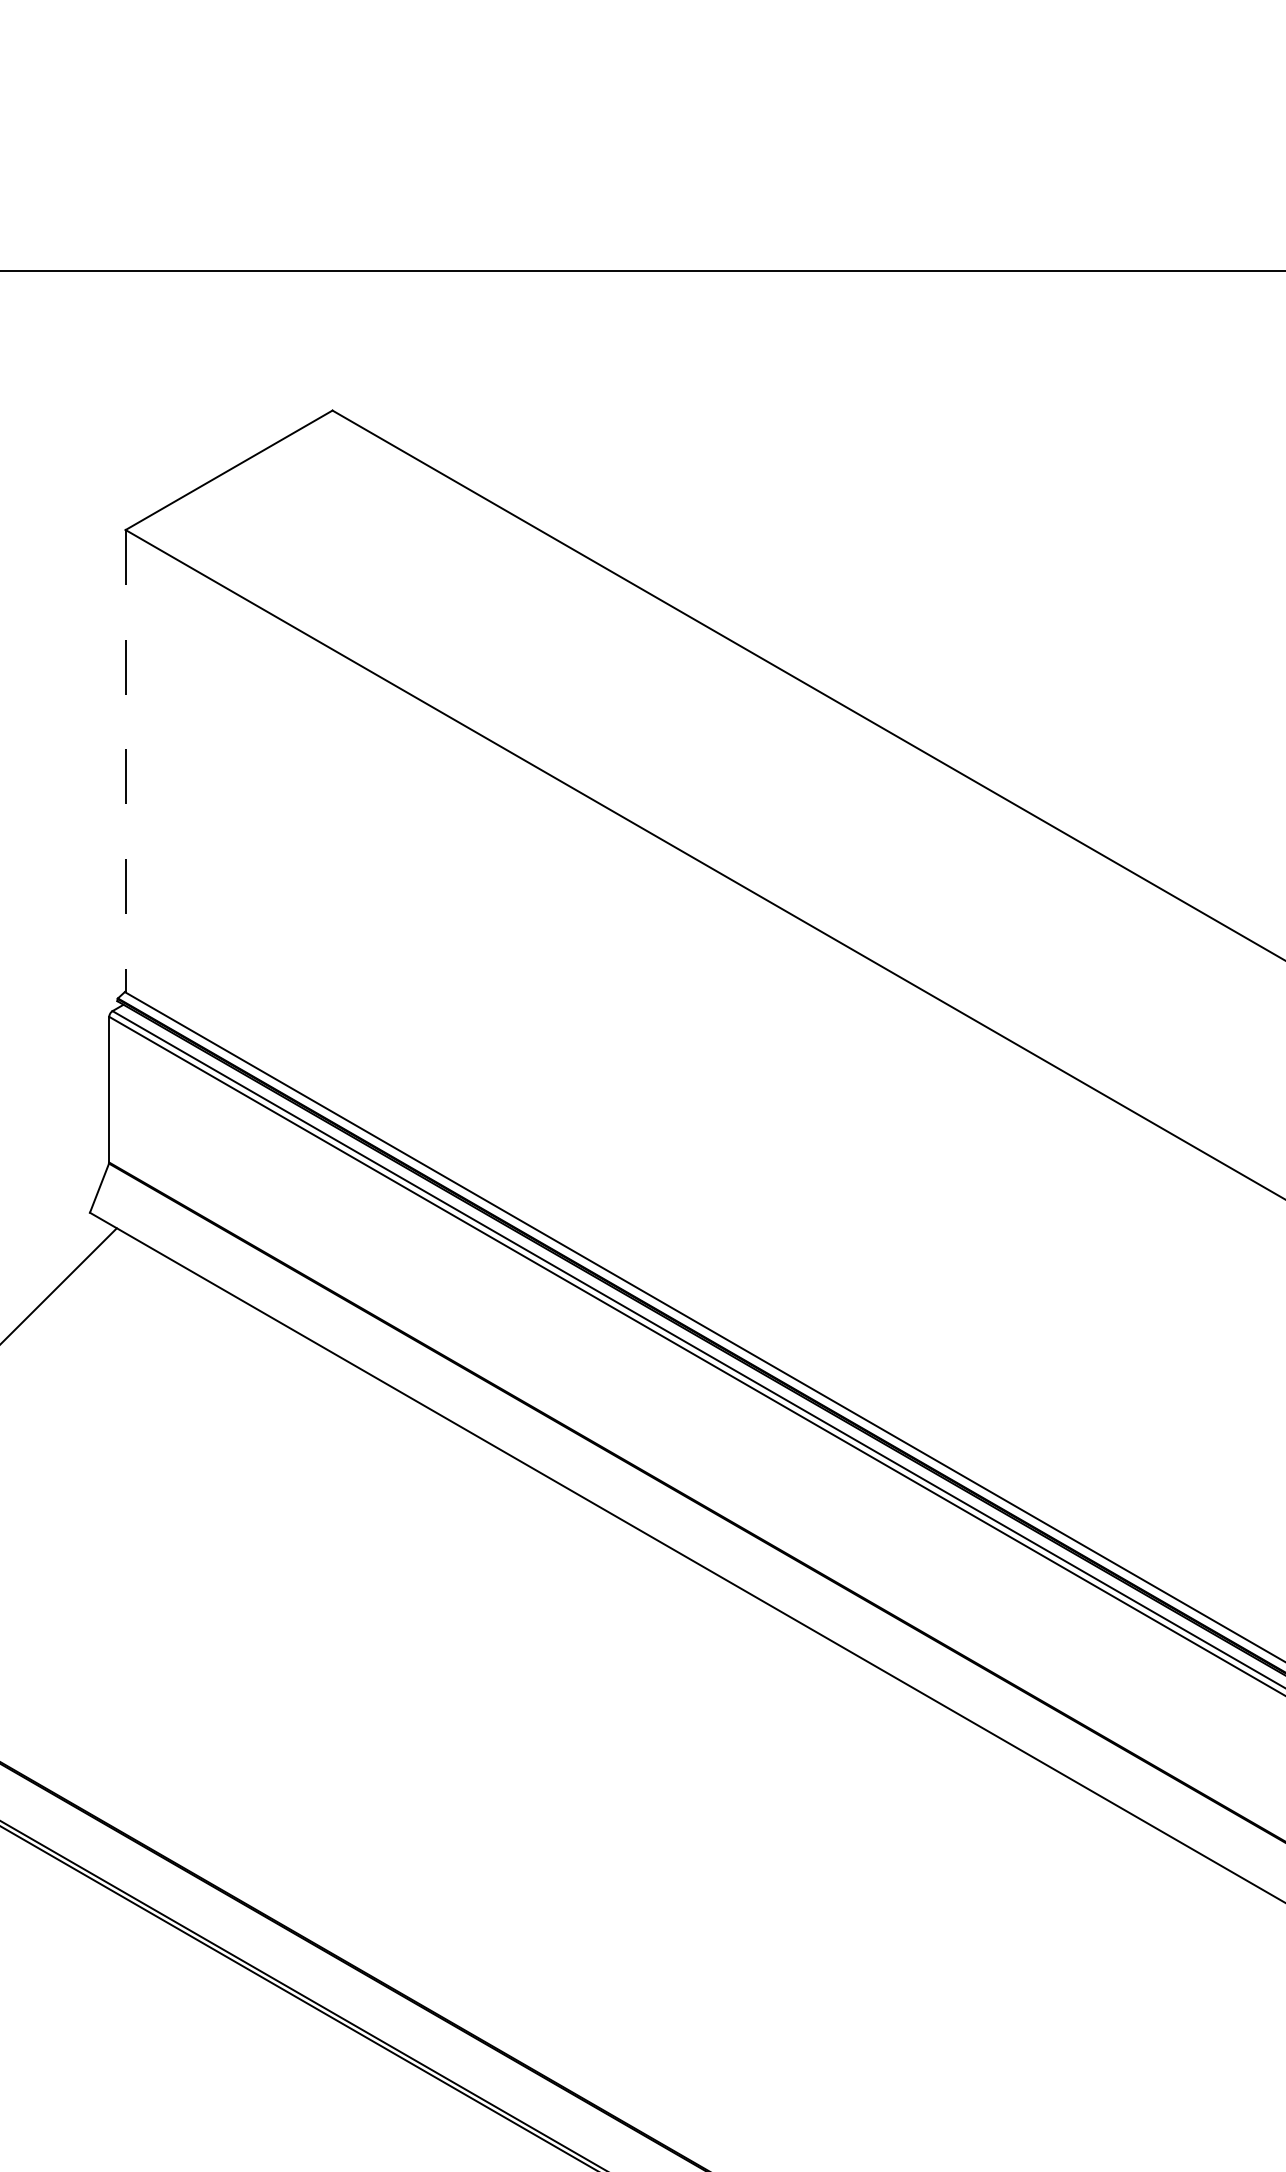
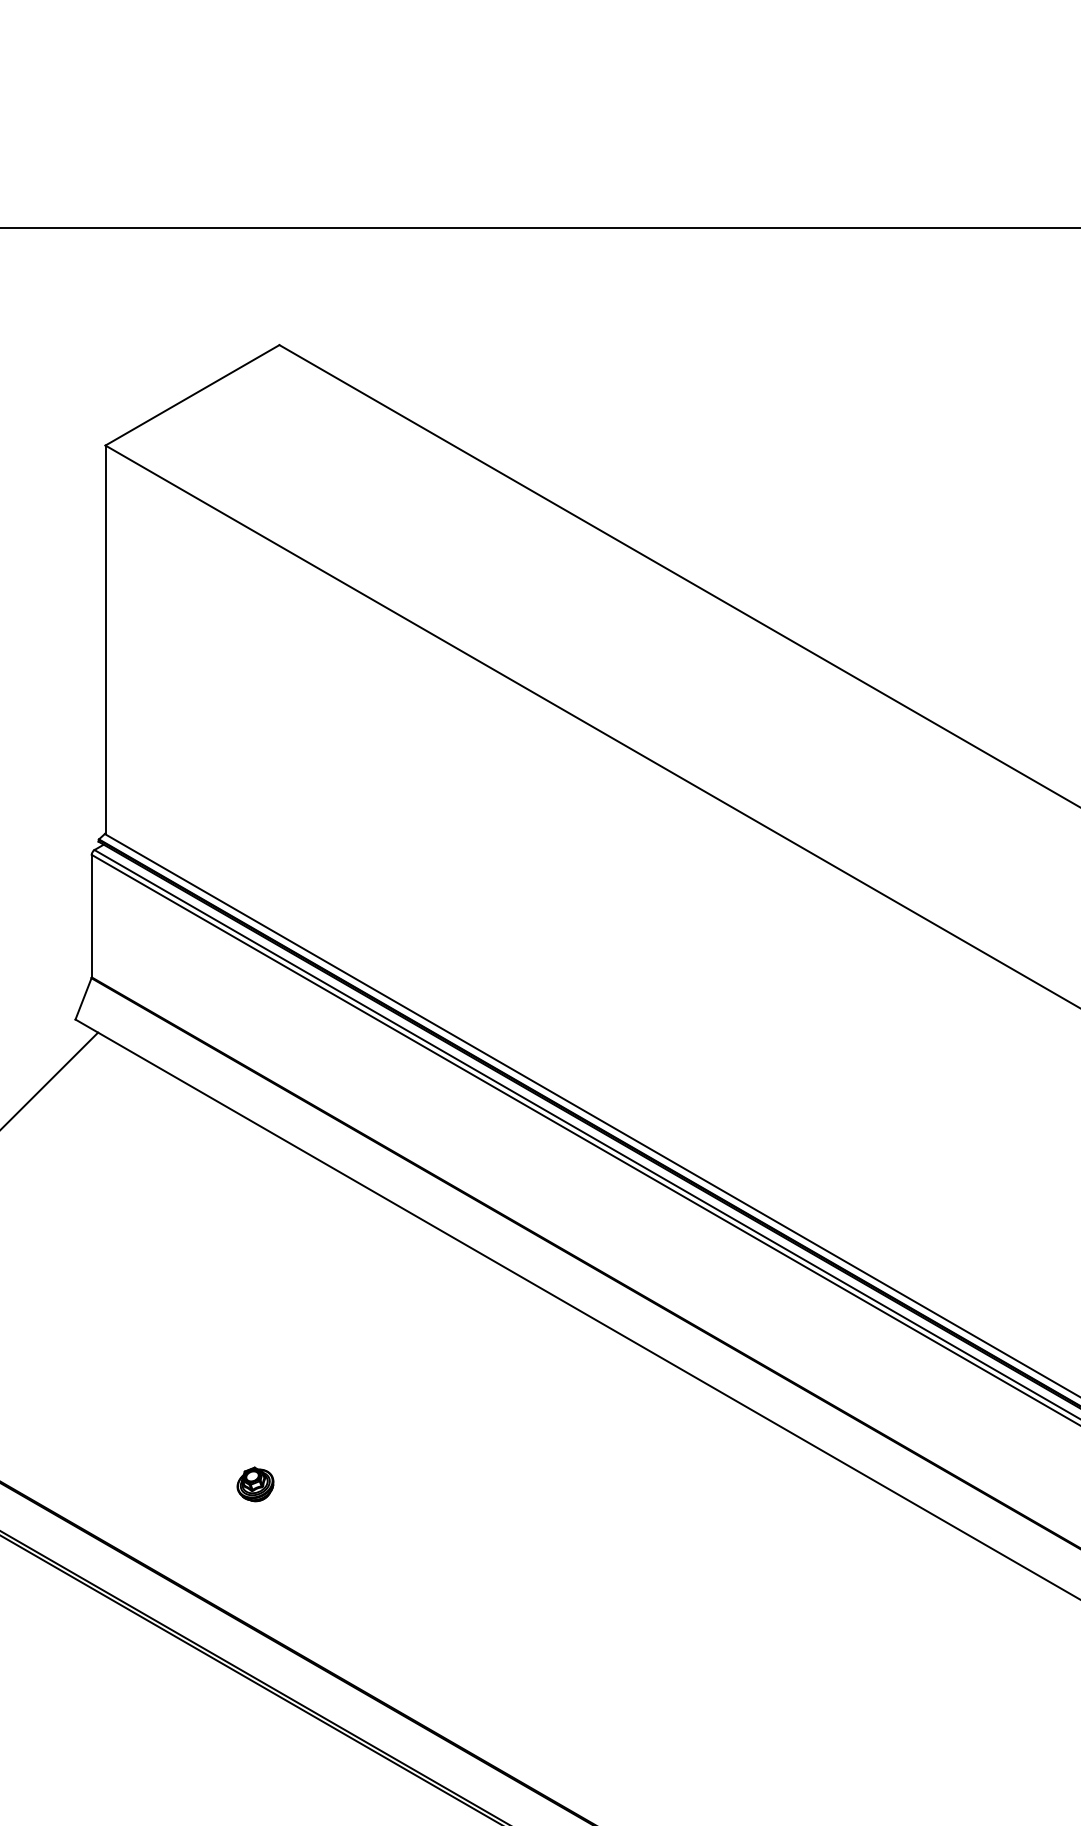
line: (125, 761) -> (105, 640), dashed -> solid
part: (303, 1765) -> (255, 1484), added

